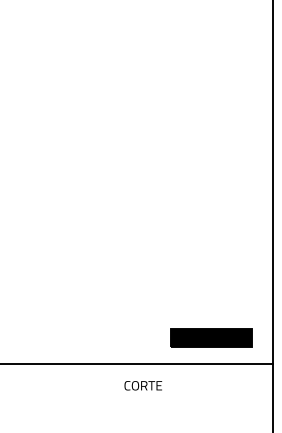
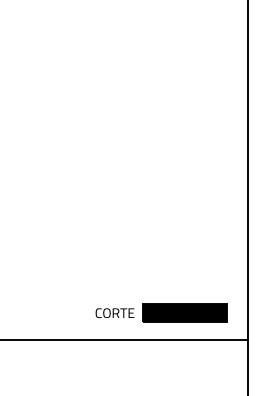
text: (143, 385) -> (115, 312), moved

